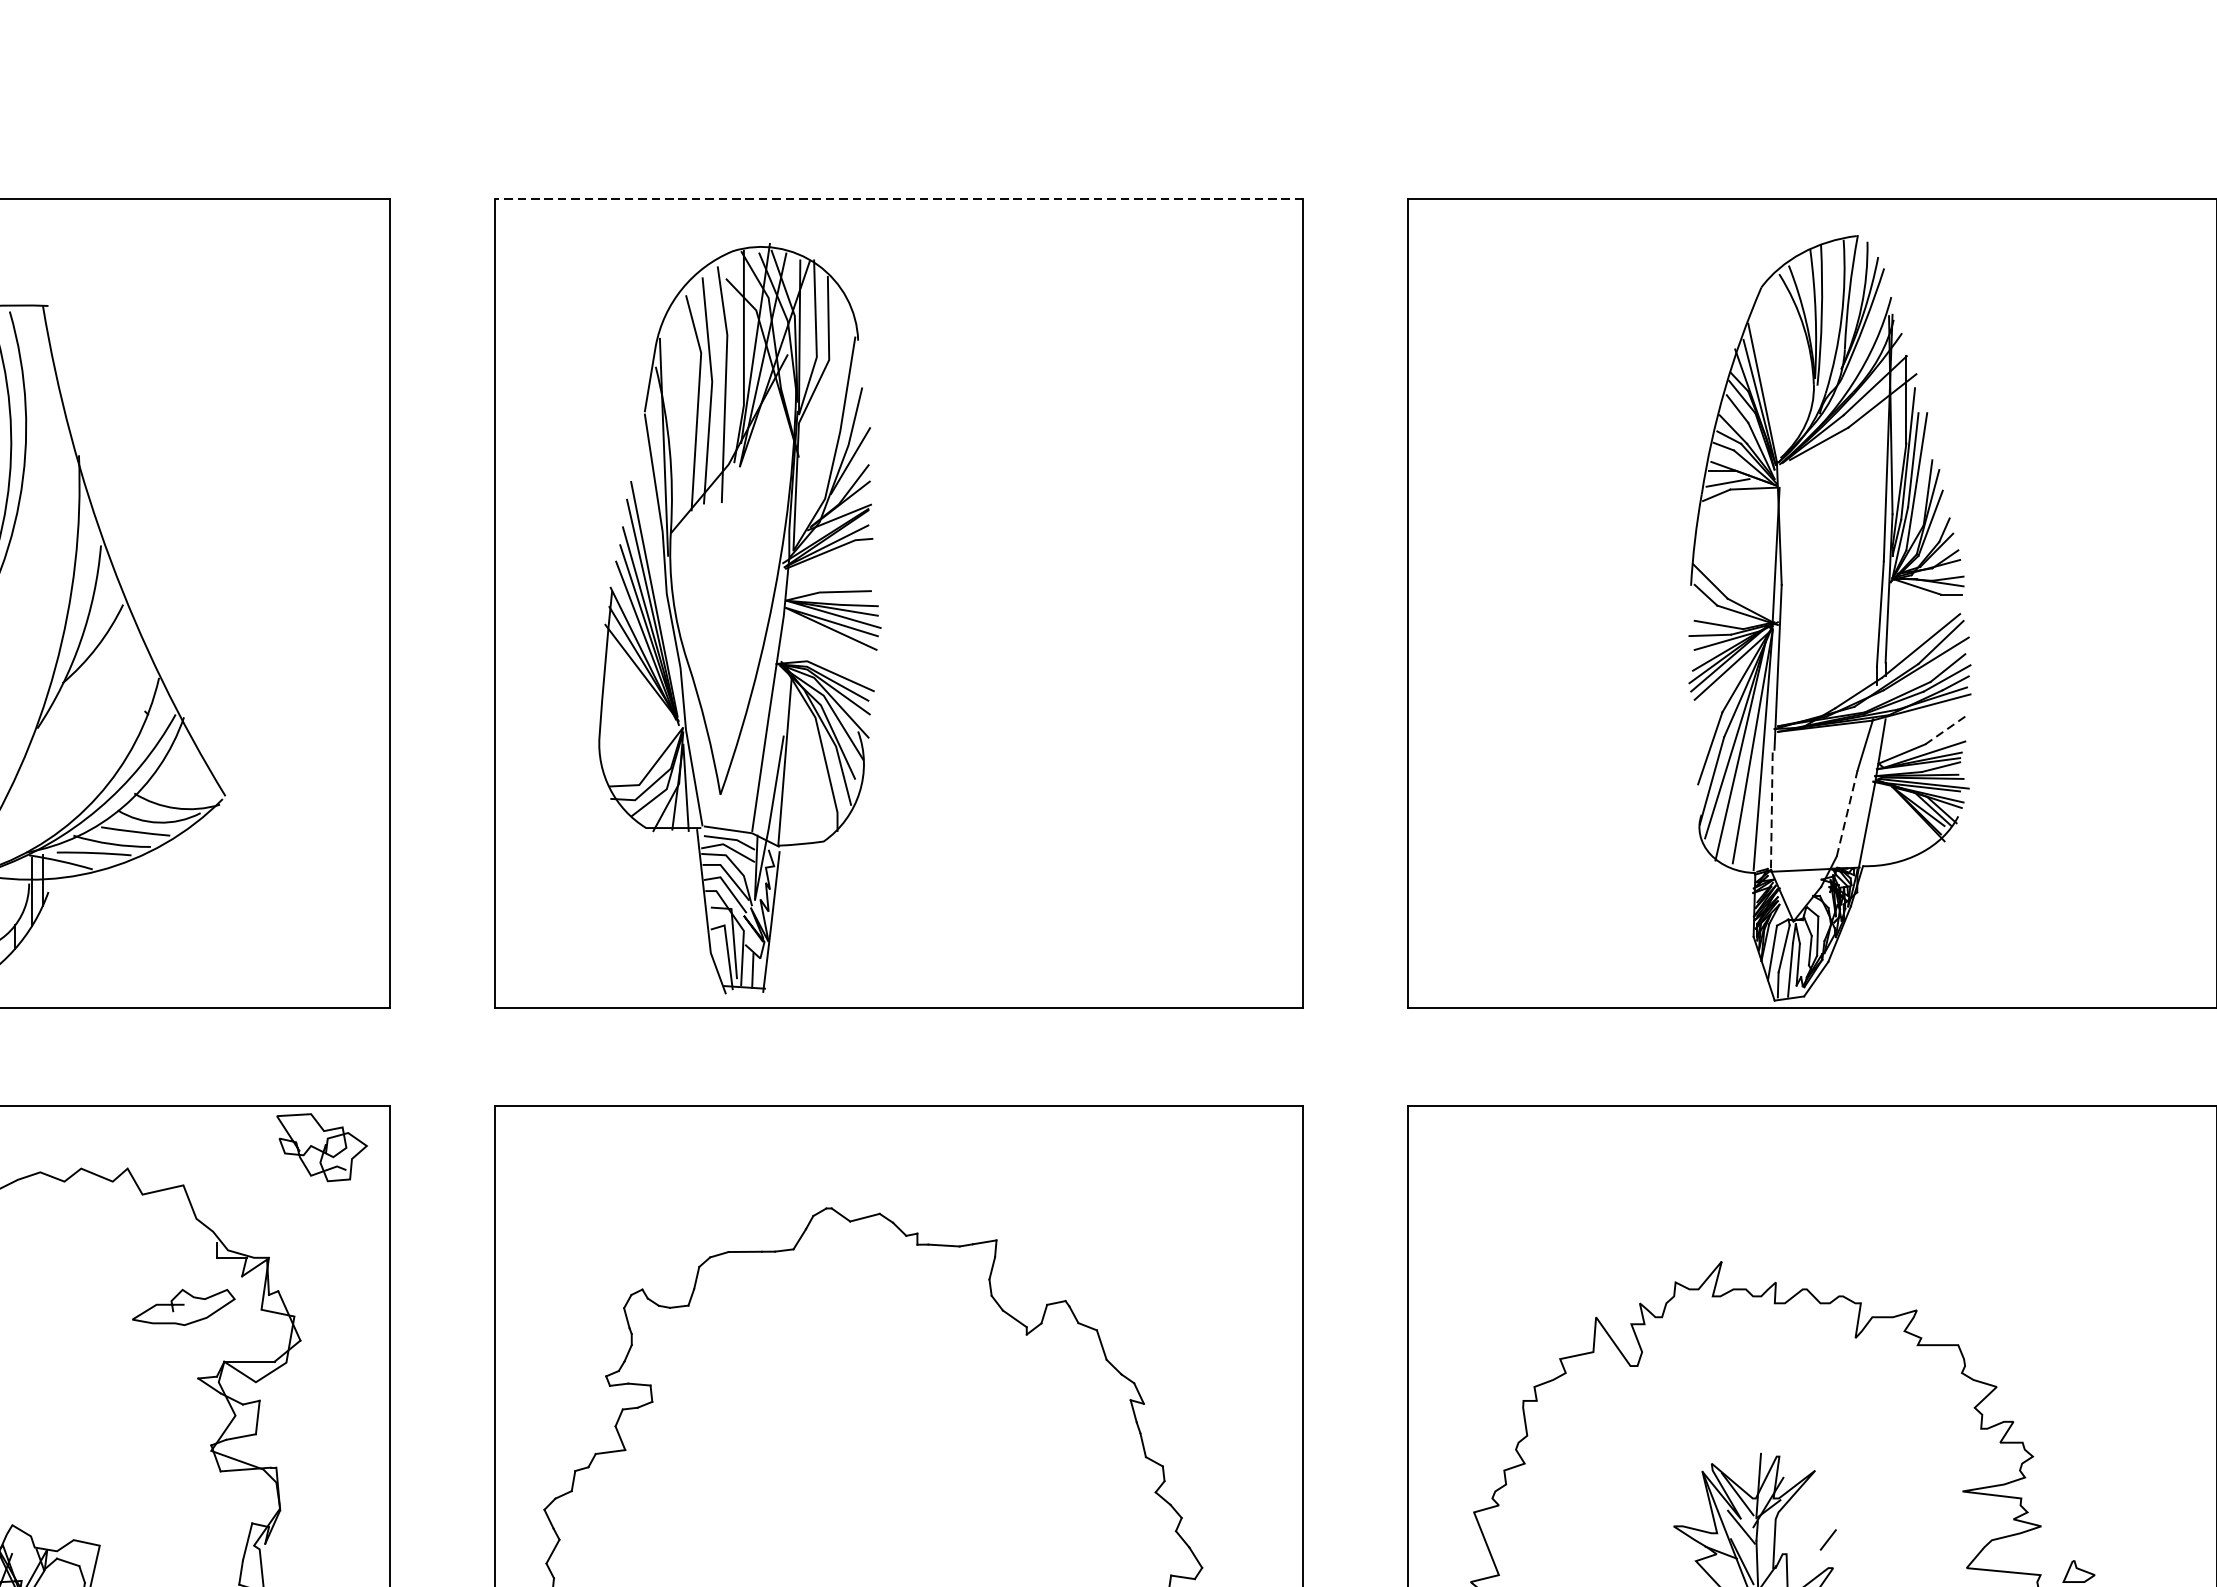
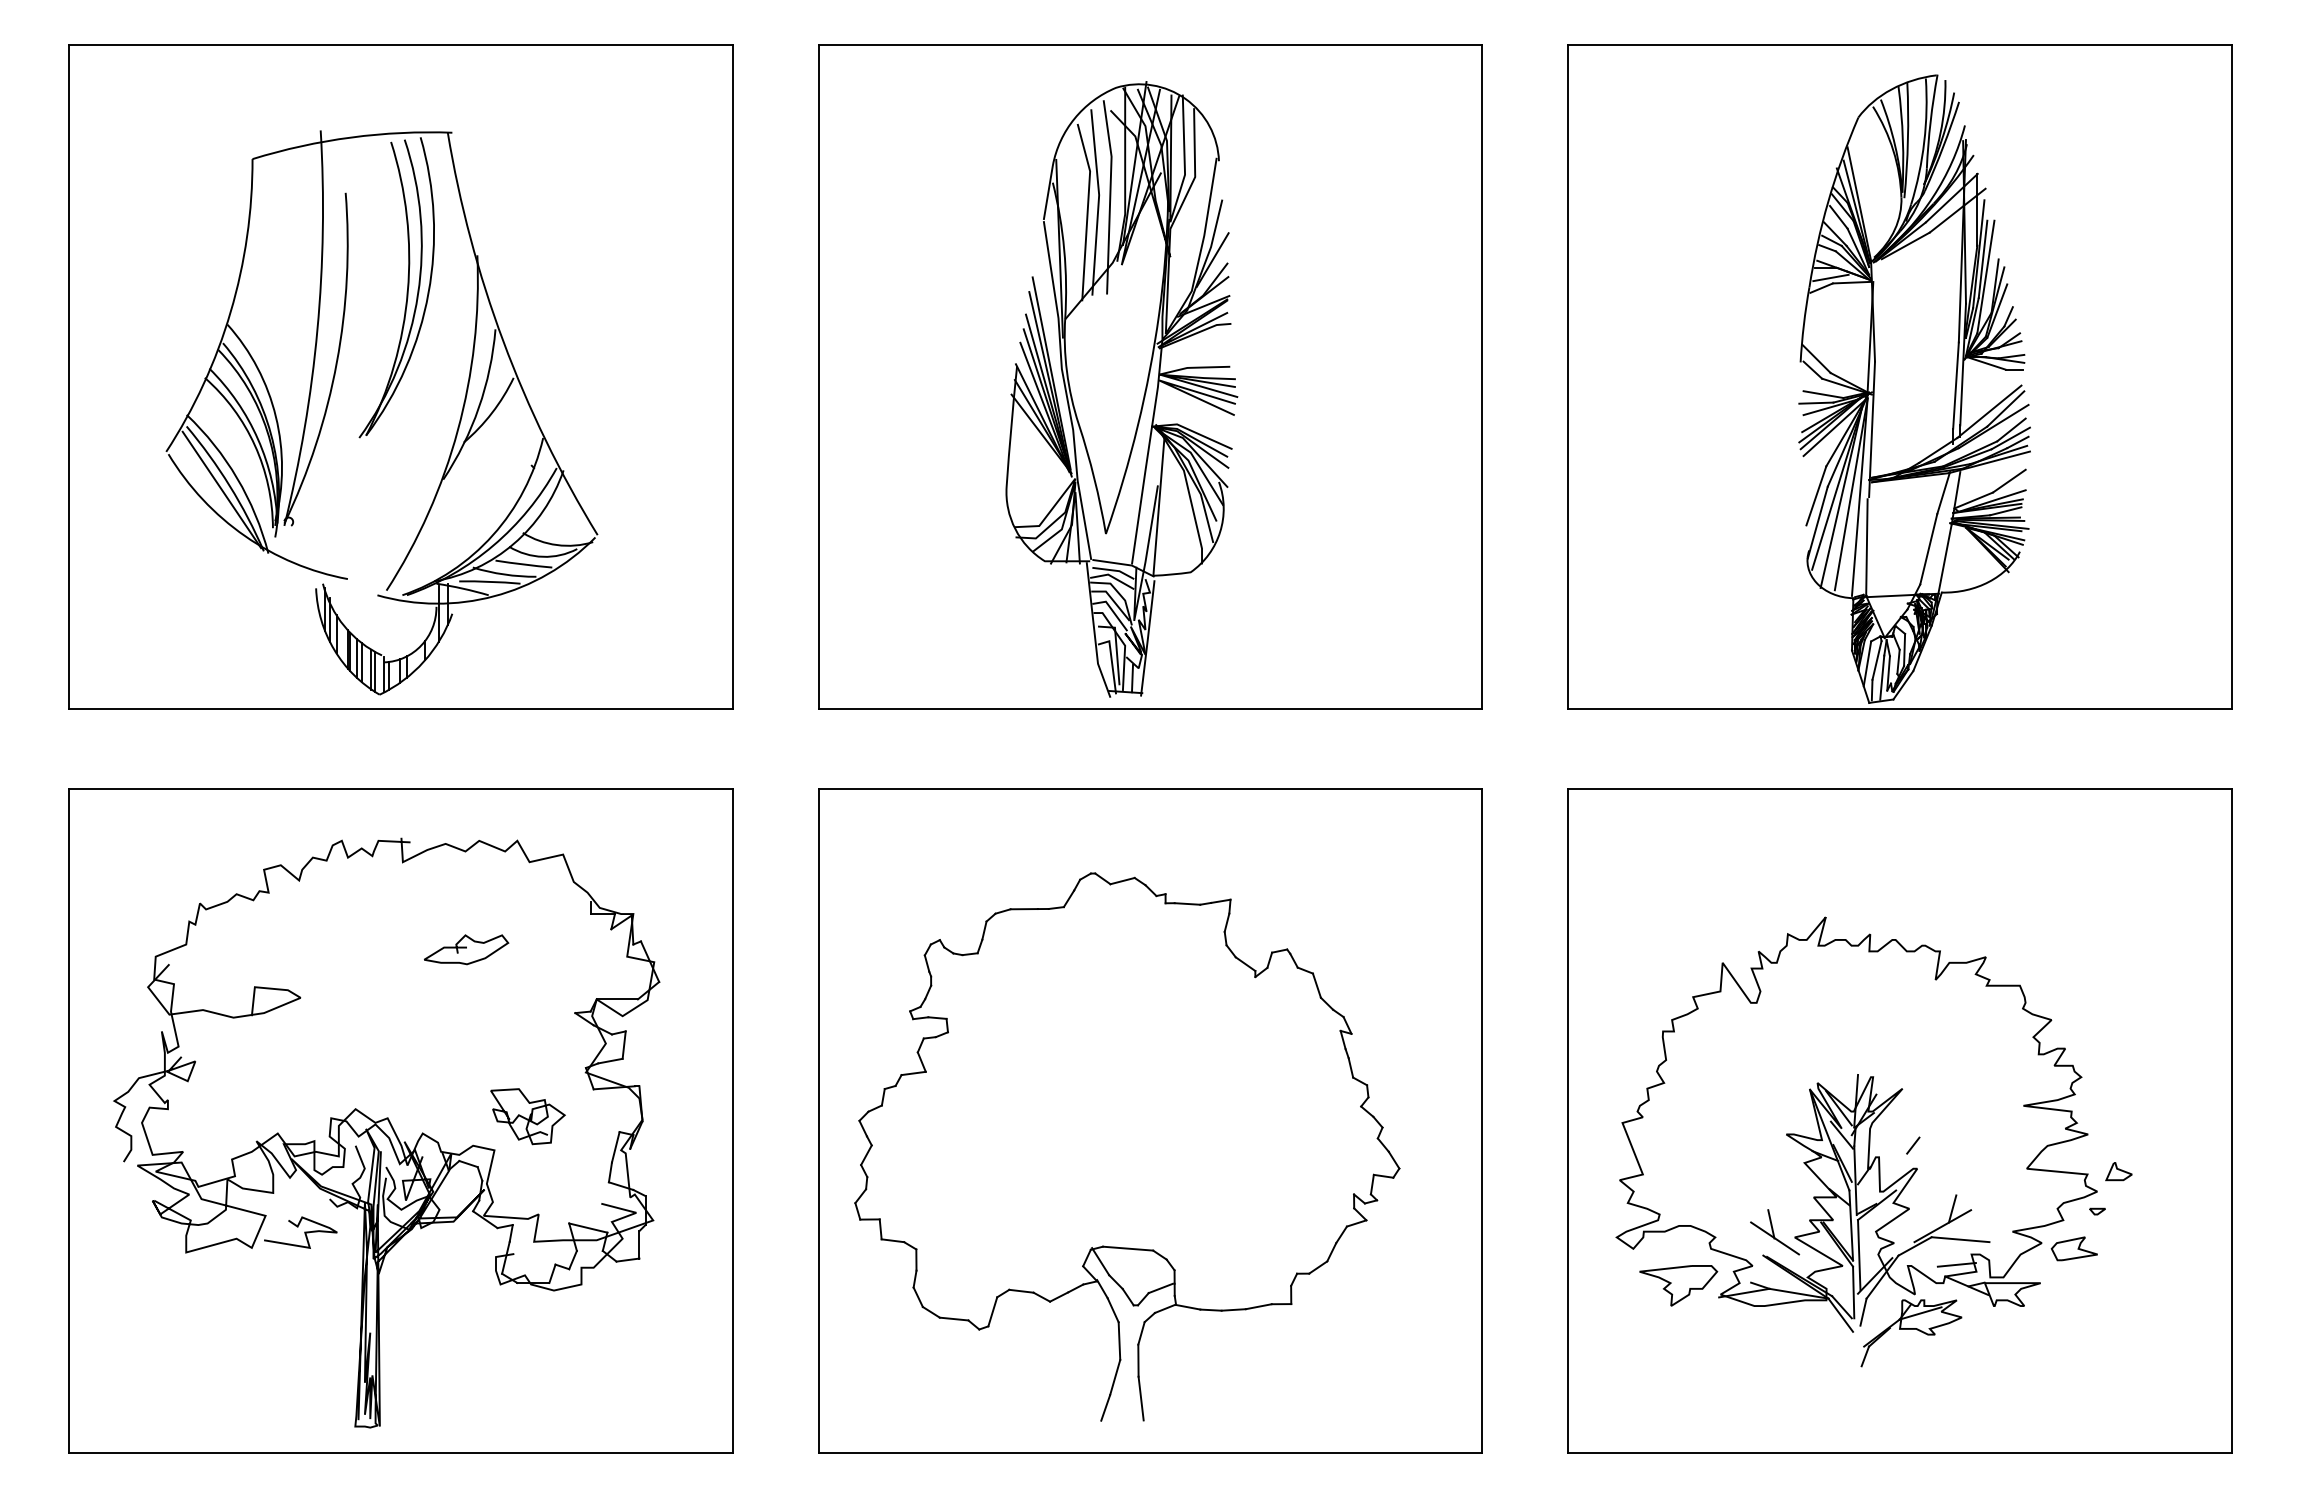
line: (899, 198) -> (1150, 44), dashed -> solid
part: (739, 618) -> (1121, 389), moved
line: (1945, 730) -> (2009, 481), dashed -> solid
line: (1771, 812) -> (1866, 548), dashed -> solid
line: (1846, 812) -> (1928, 548), dashed -> solid
part: (321, 1147) -> (527, 1116), moved
curve: (183, 1305) -> (466, 948), moved

